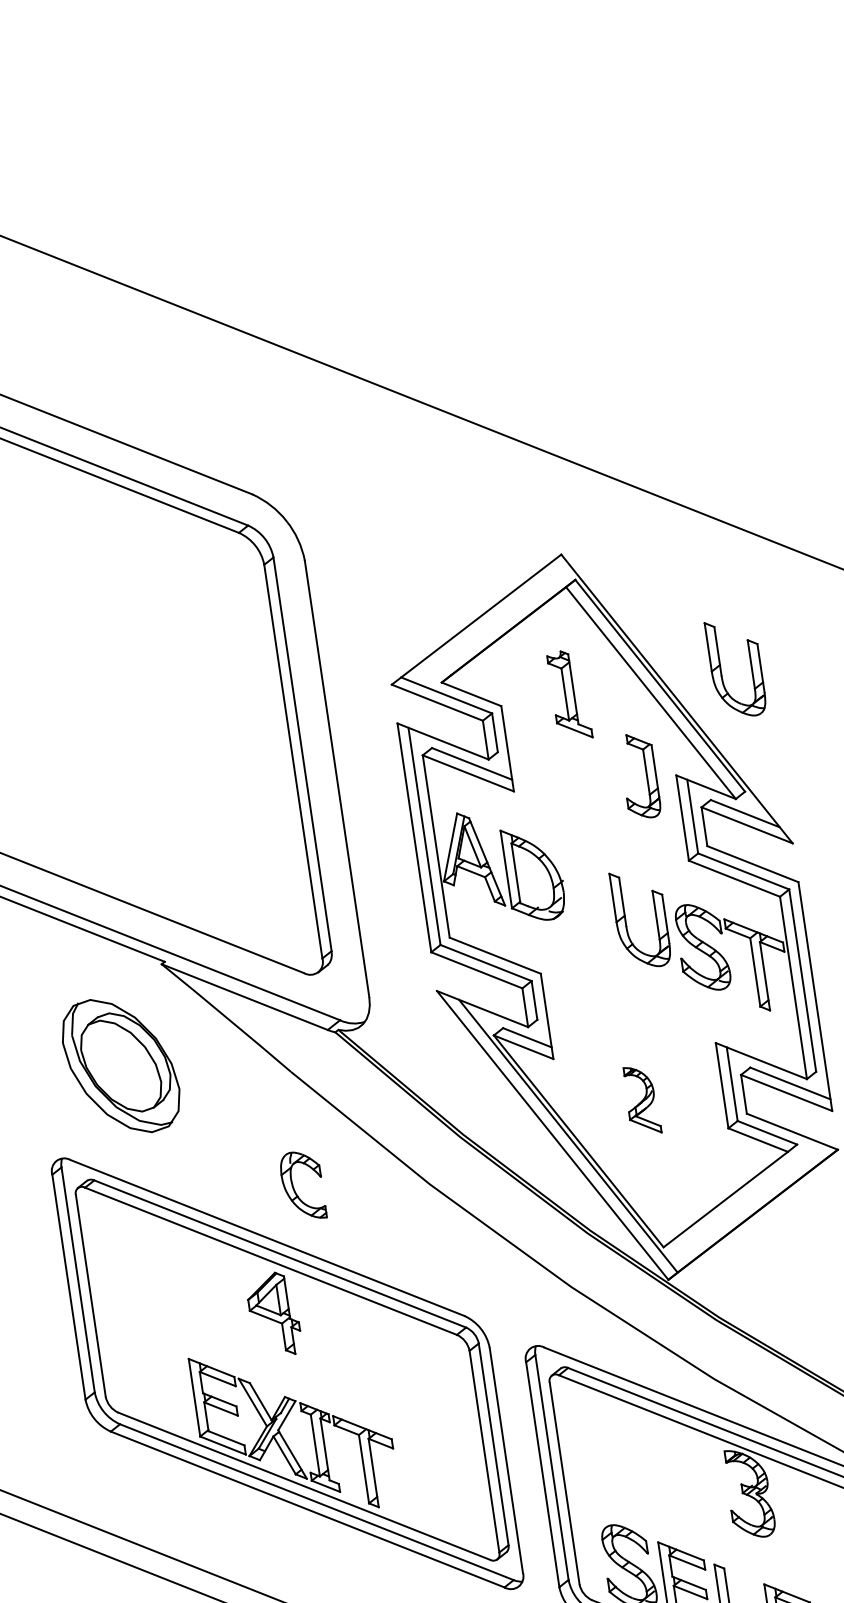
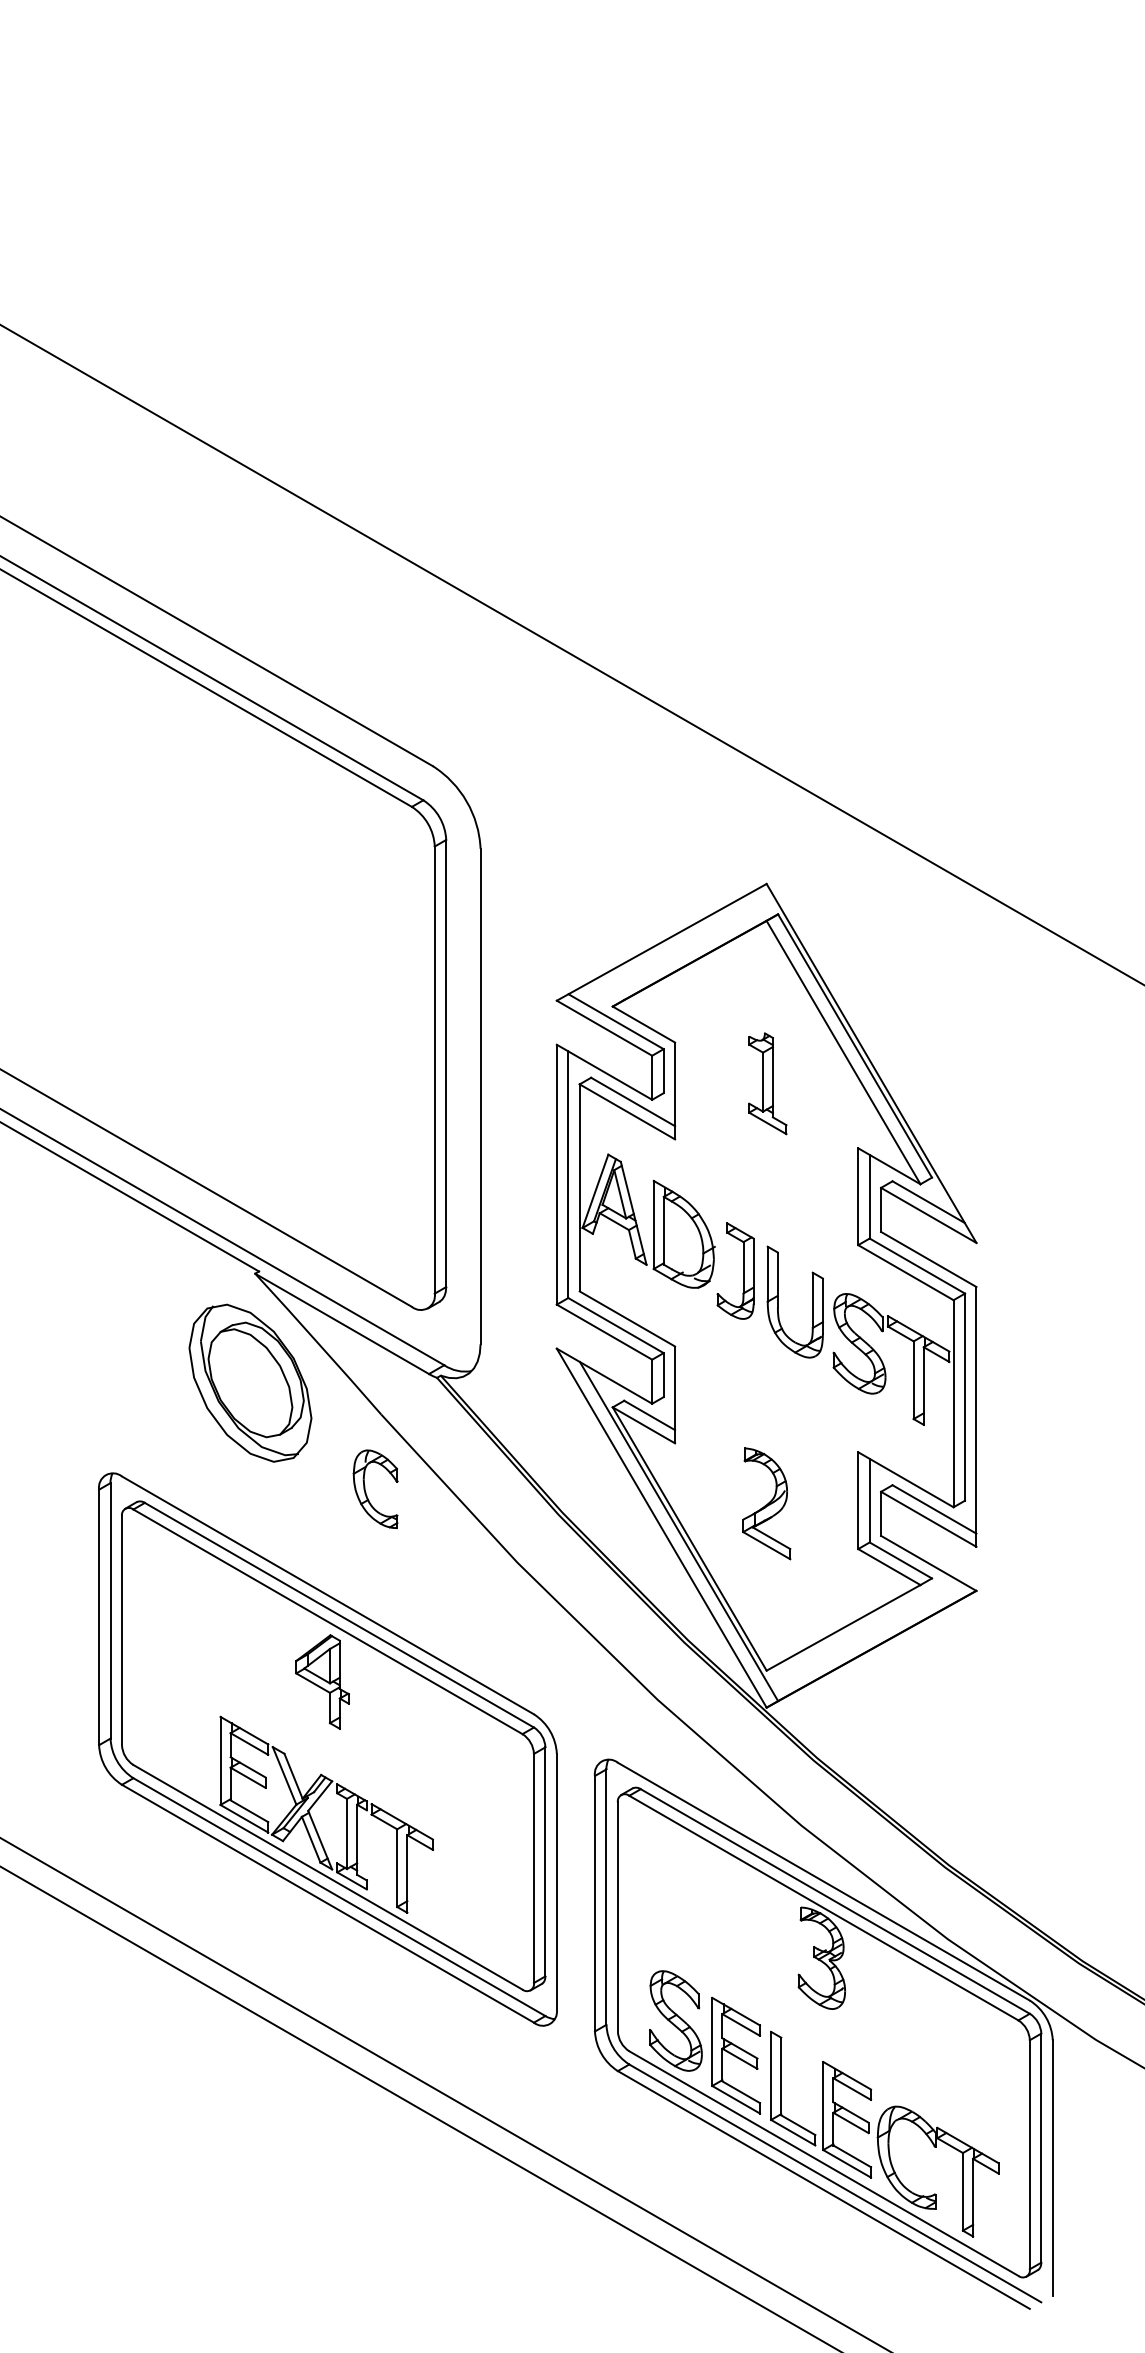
part: (721, 670) -> (925, 1038), removed
part: (569, 695) -> (767, 1083), moved
part: (646, 774) -> (743, 1270), moved
part: (121, 1065) -> (250, 1382), moved
part: (641, 1100) -> (766, 1503), size x1.43
part: (295, 1189) -> (366, 1492), moved

